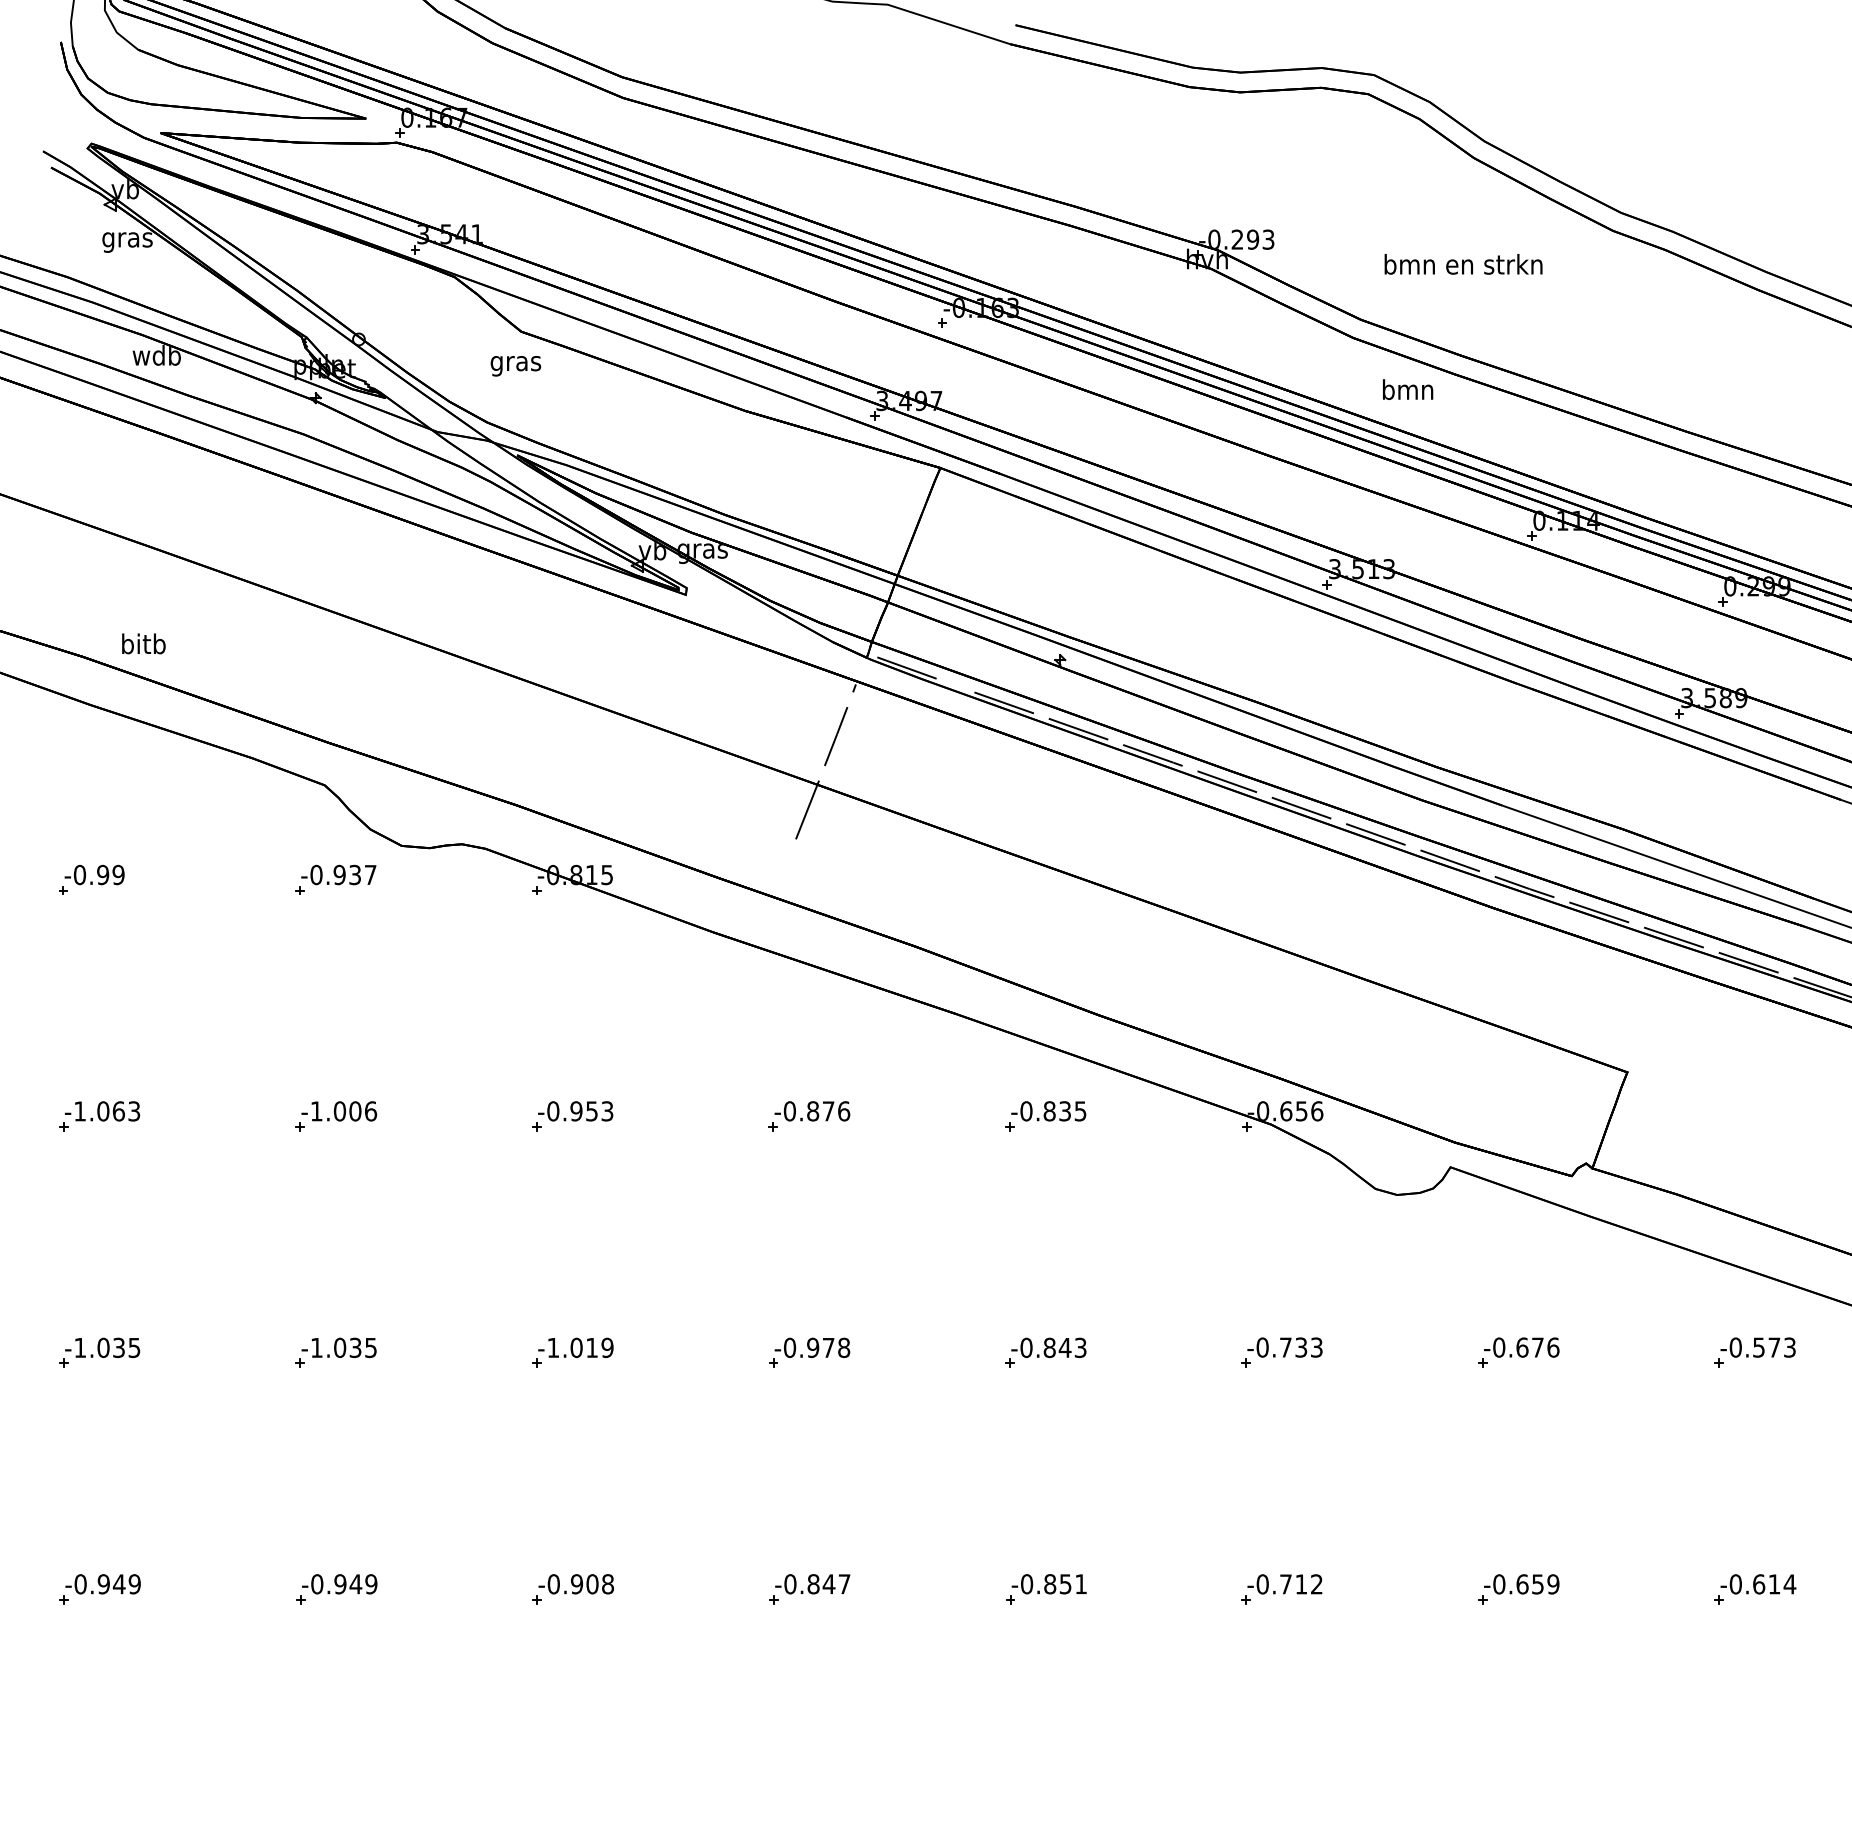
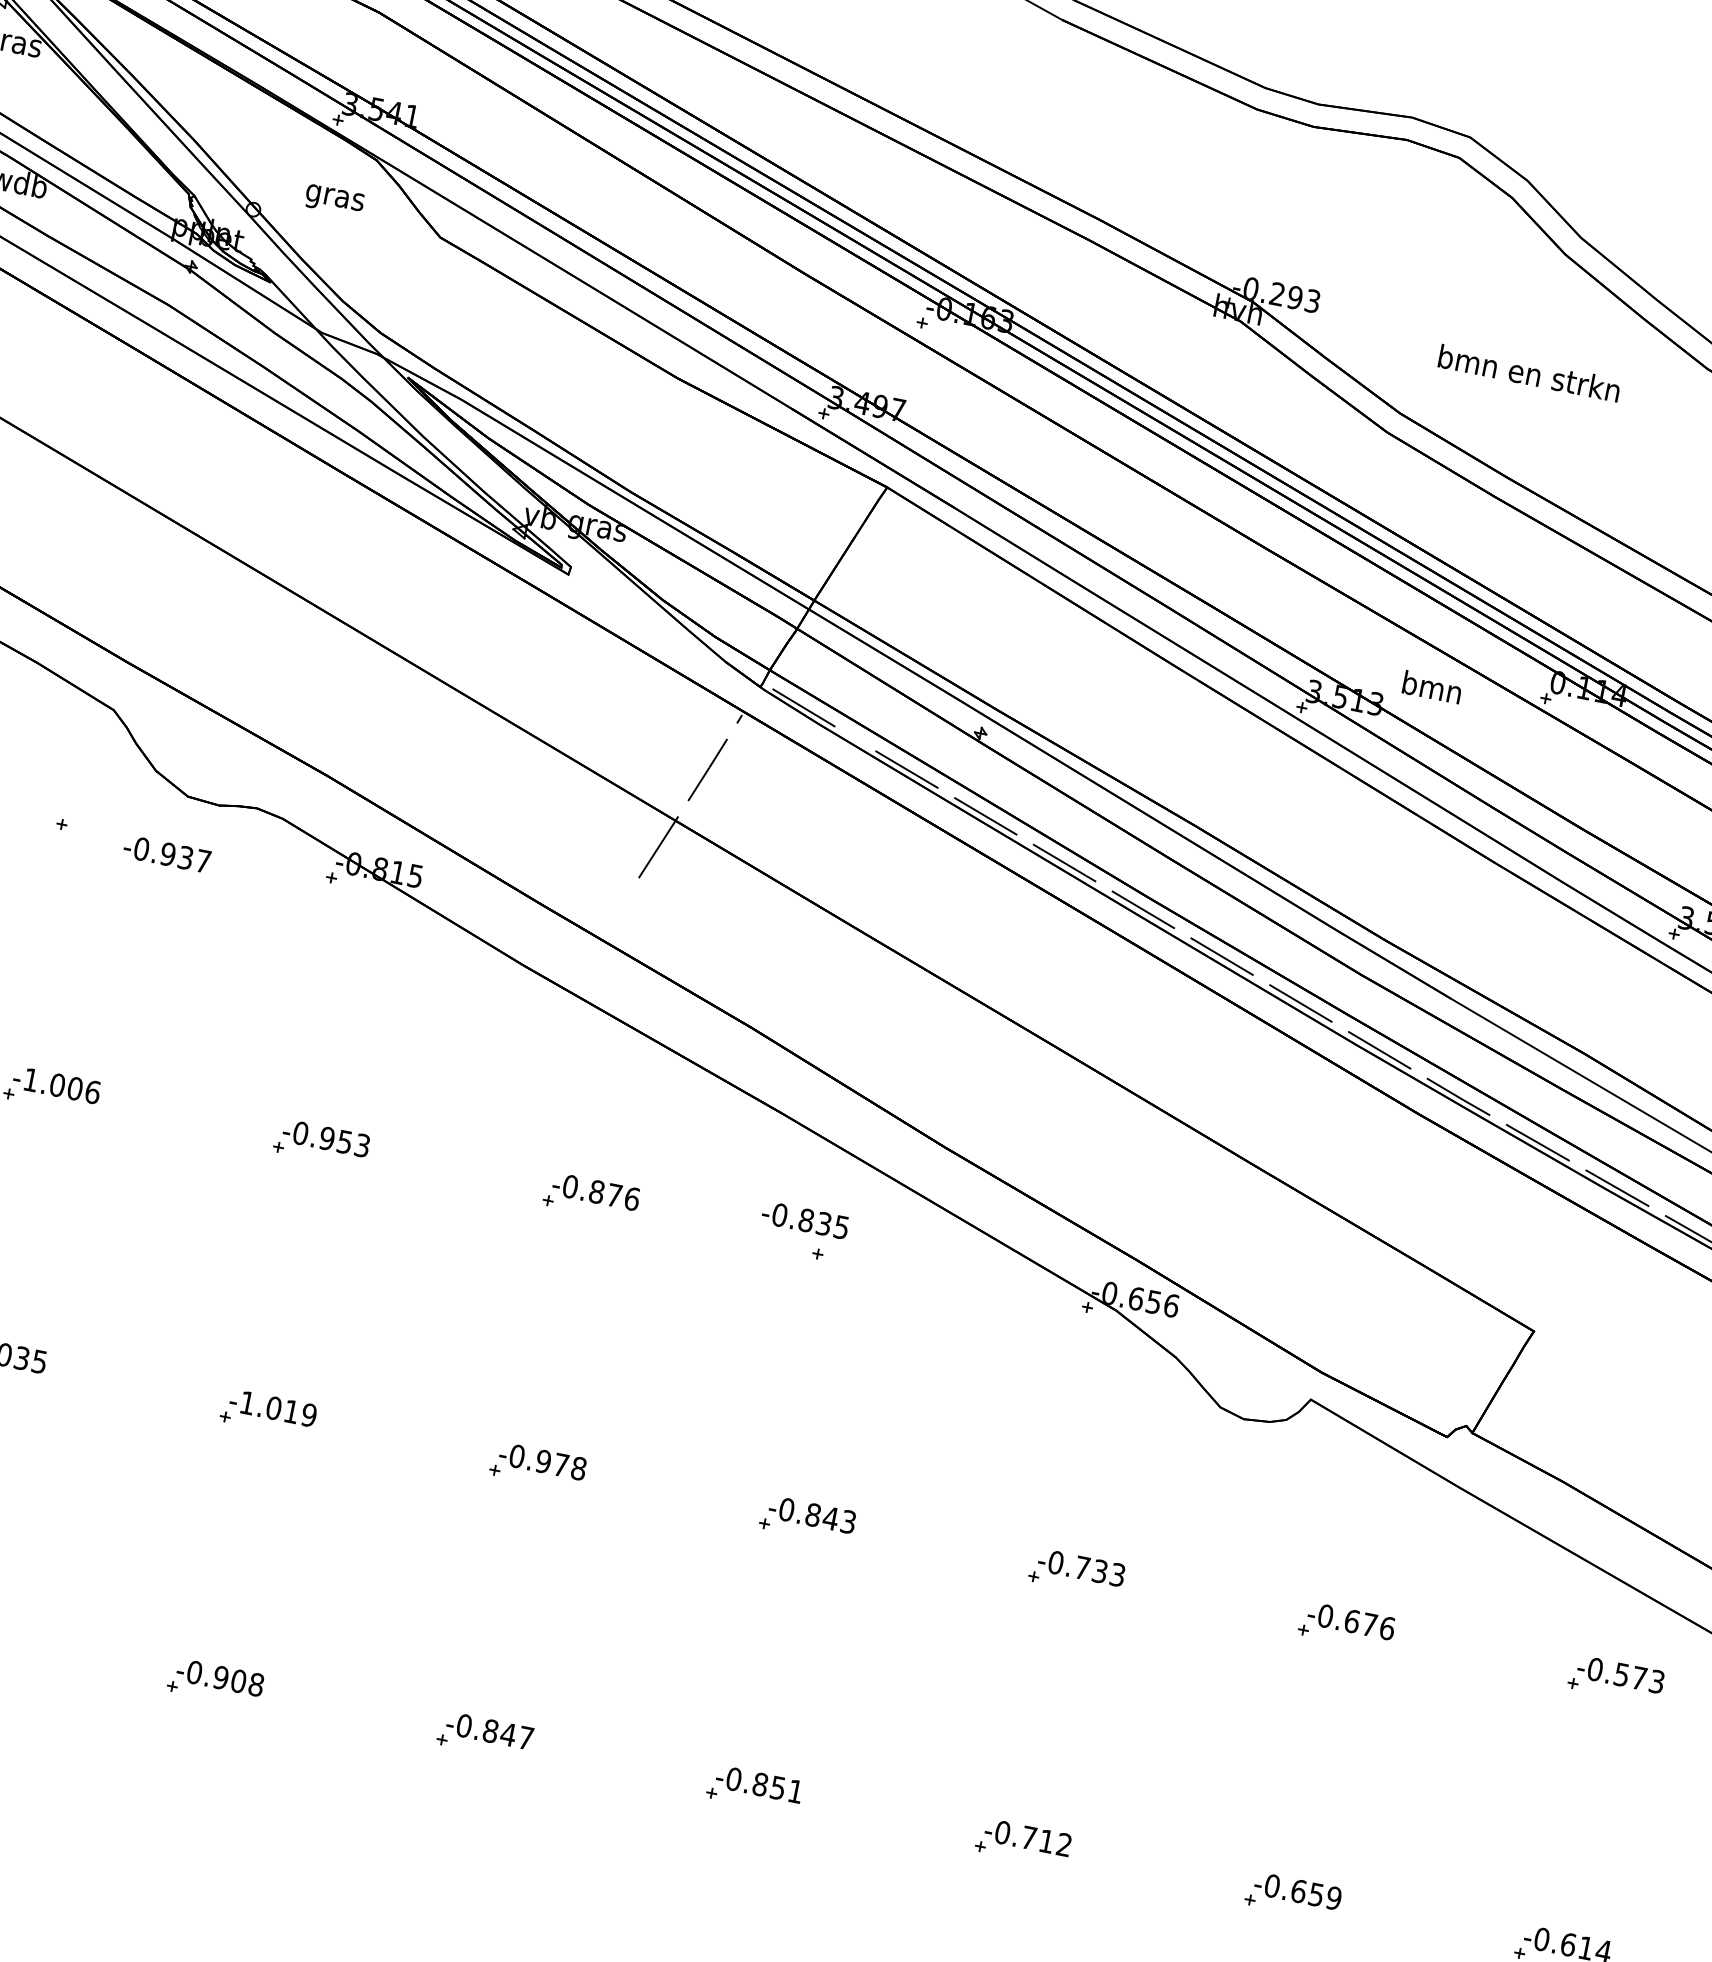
text: (515, 366) -> (334, 200), moved
text: (1408, 389) -> (1432, 687), moved
text: (338, 874) -> (166, 853), moved
text: (1048, 1111) -> (805, 1220), moved

